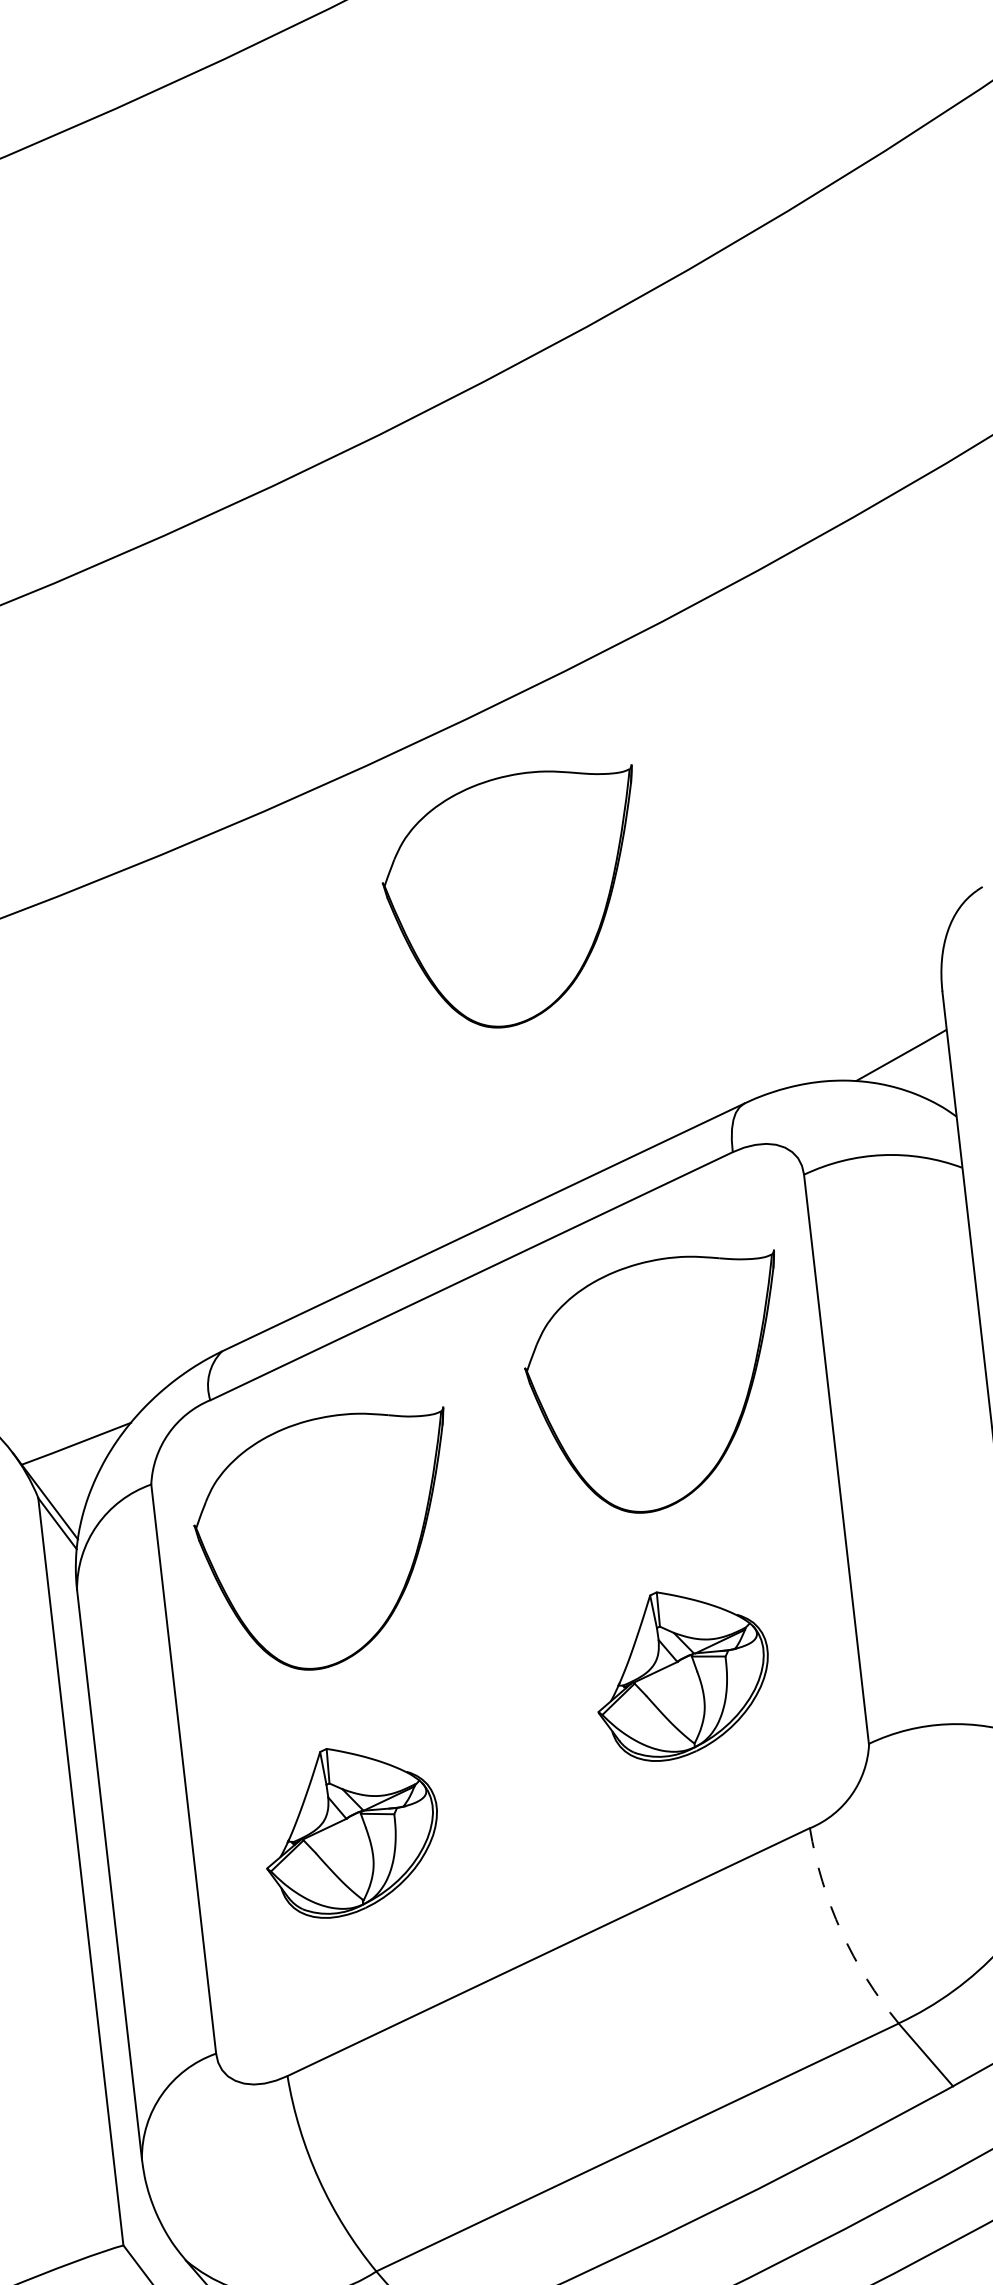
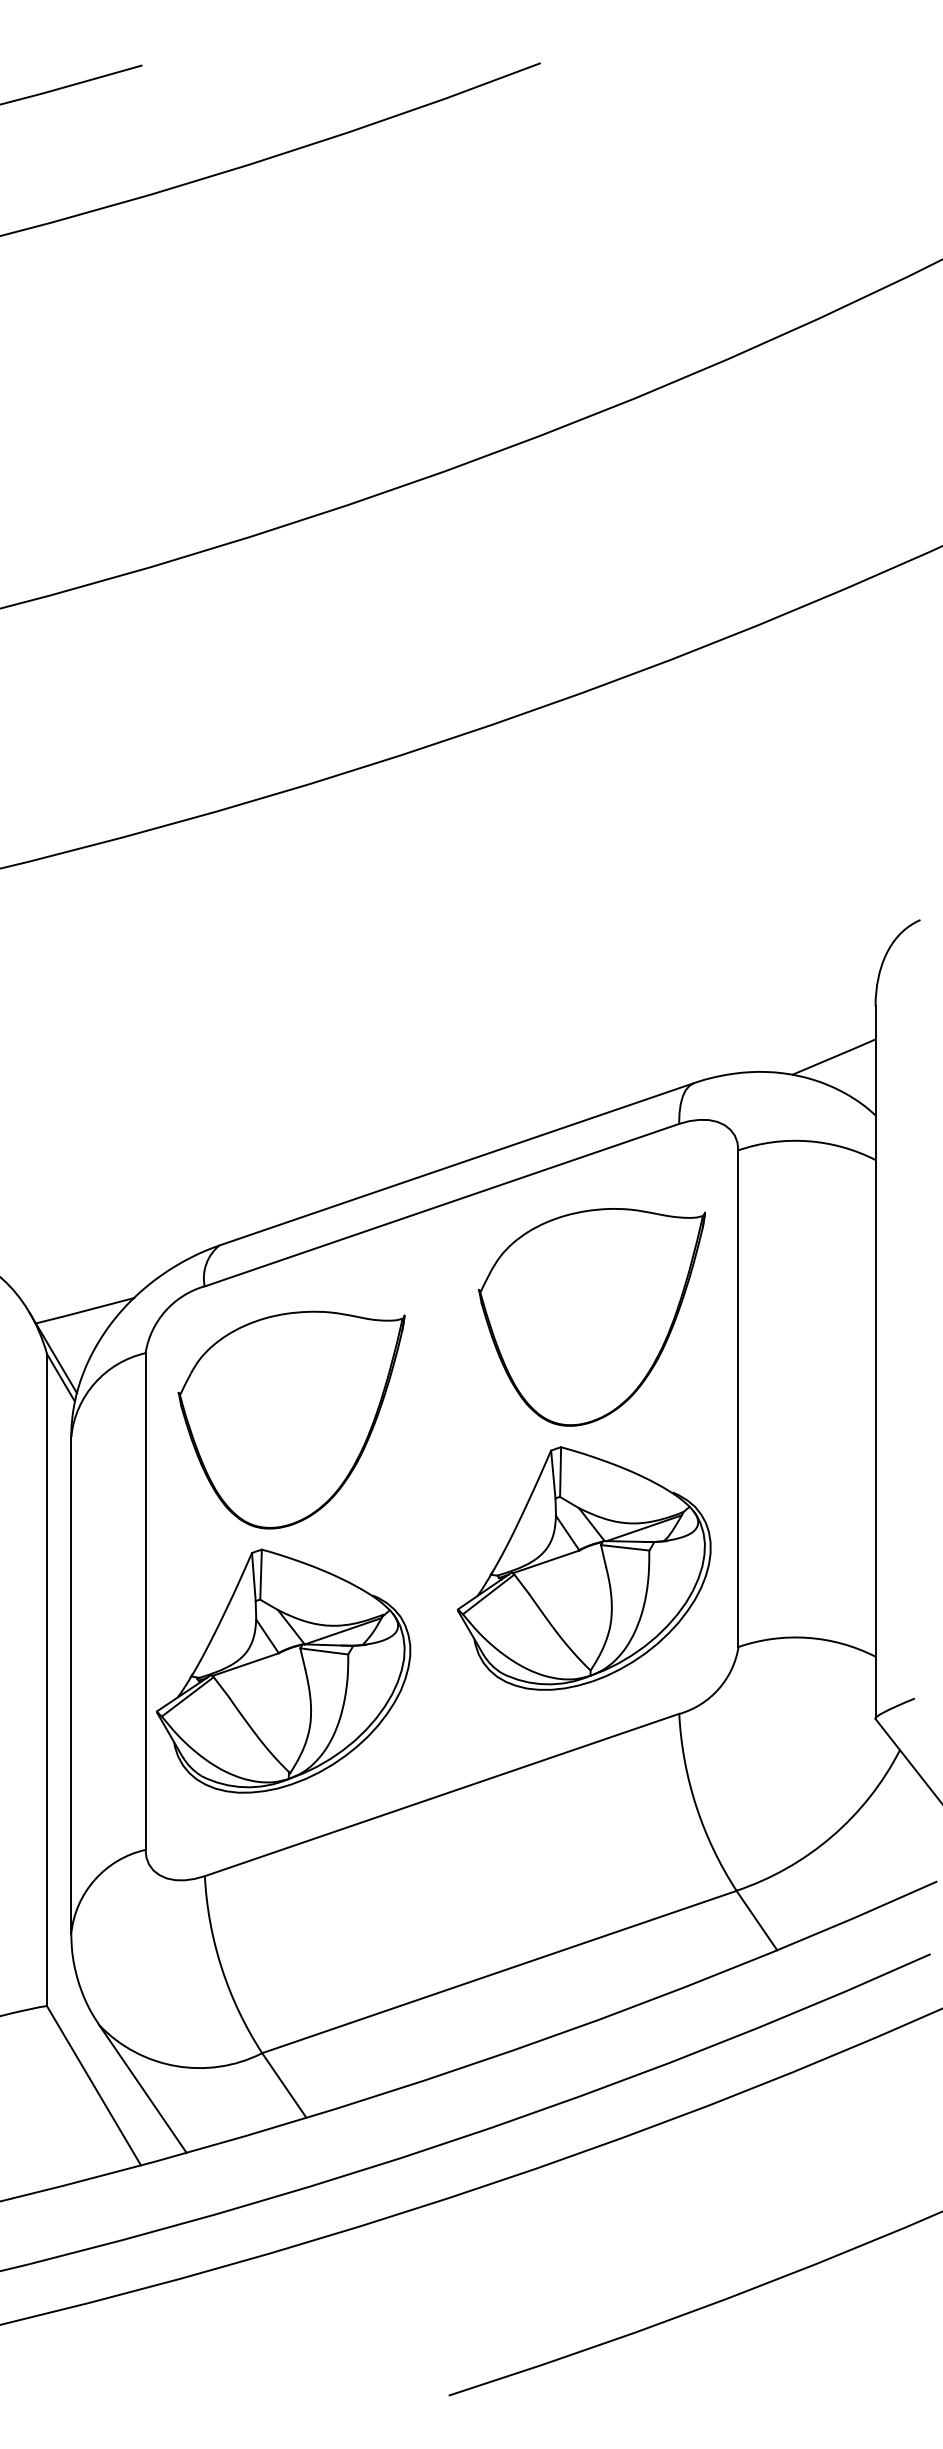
part: (515, 900) -> (516, 885), removed
part: (682, 1673) -> (584, 1568), size x1.67
part: (350, 1830) -> (283, 1670), size x1.67
arc: (841, 1932) -> (696, 1806), dashed -> solid

